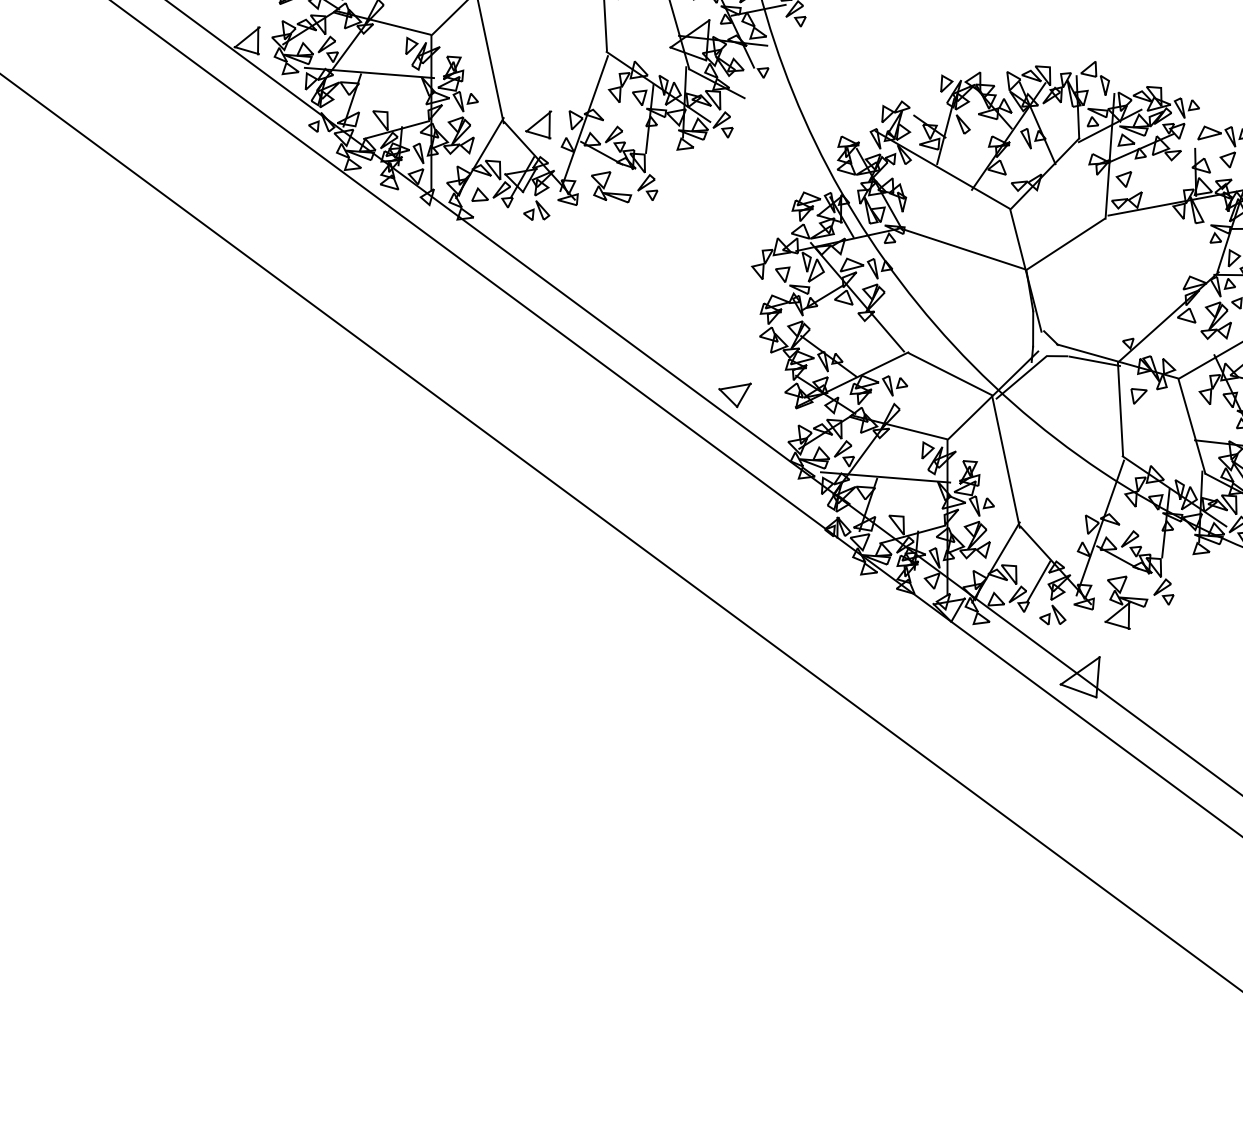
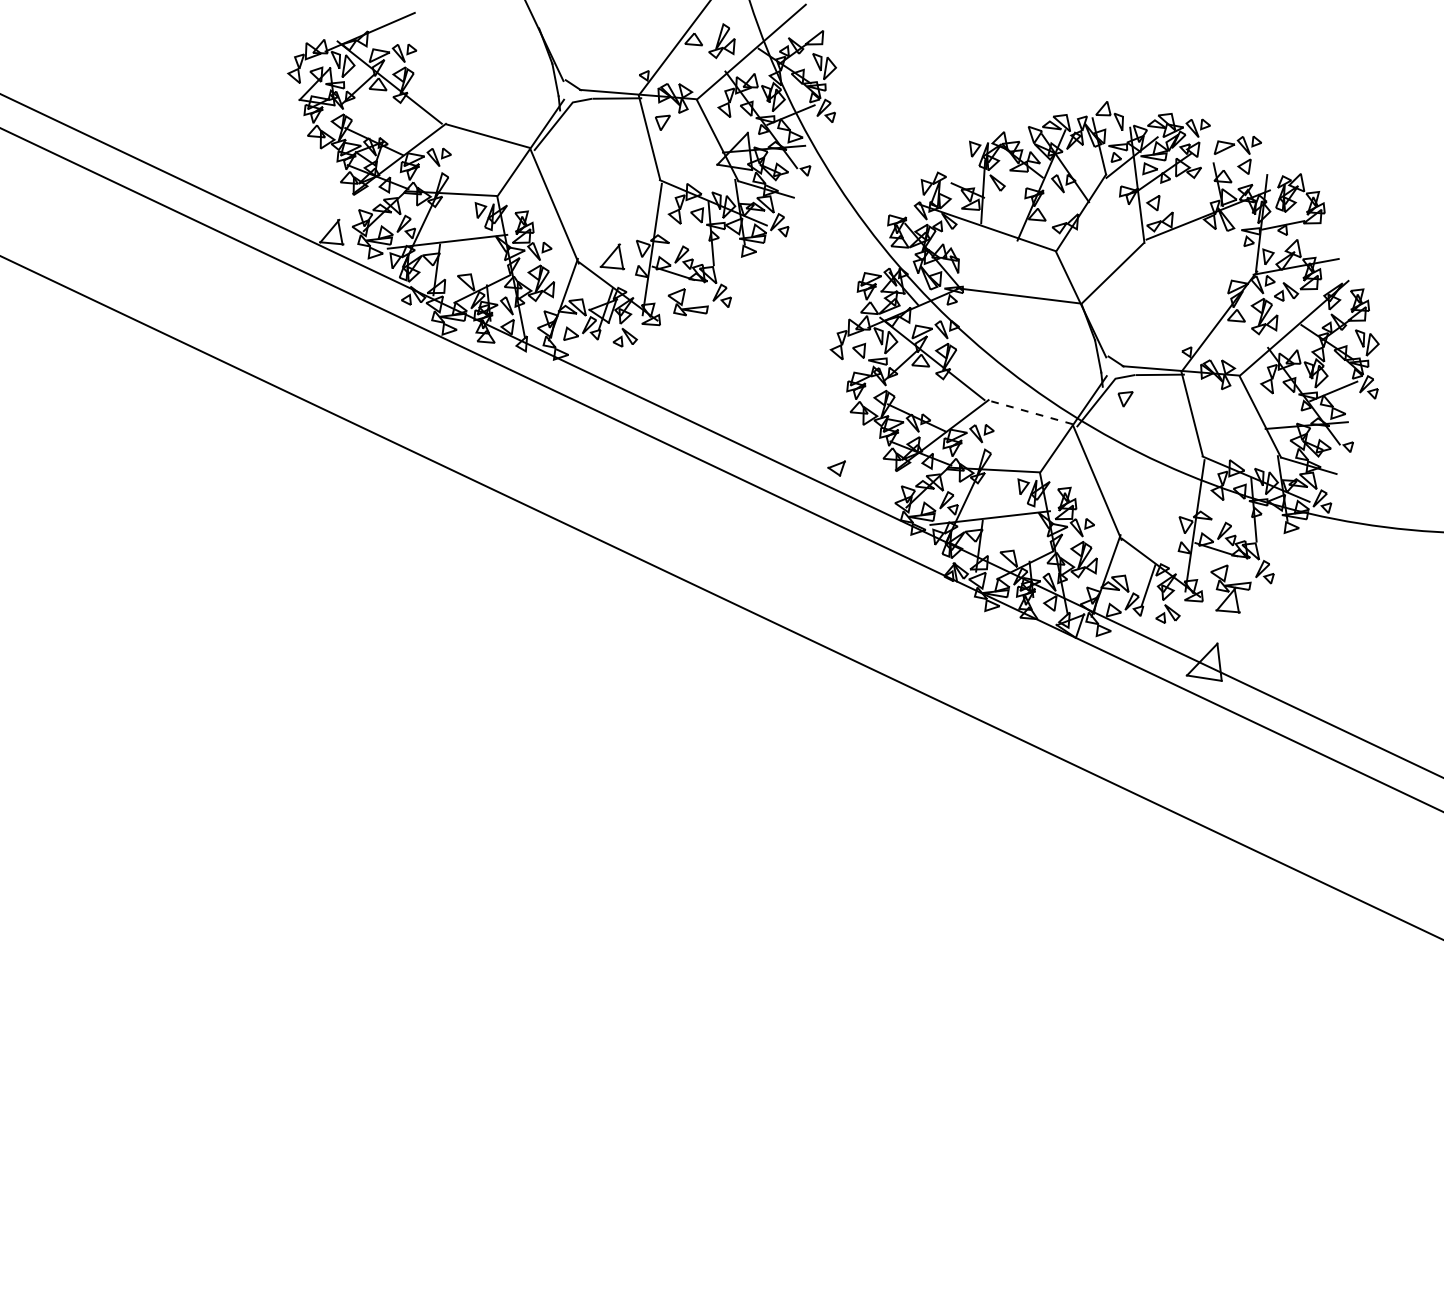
line: (950, 374) -> (1030, 412), solid -> dashed
part: (733, 393) -> (836, 468), size x0.6
part: (1137, 396) -> (1125, 399), moved

